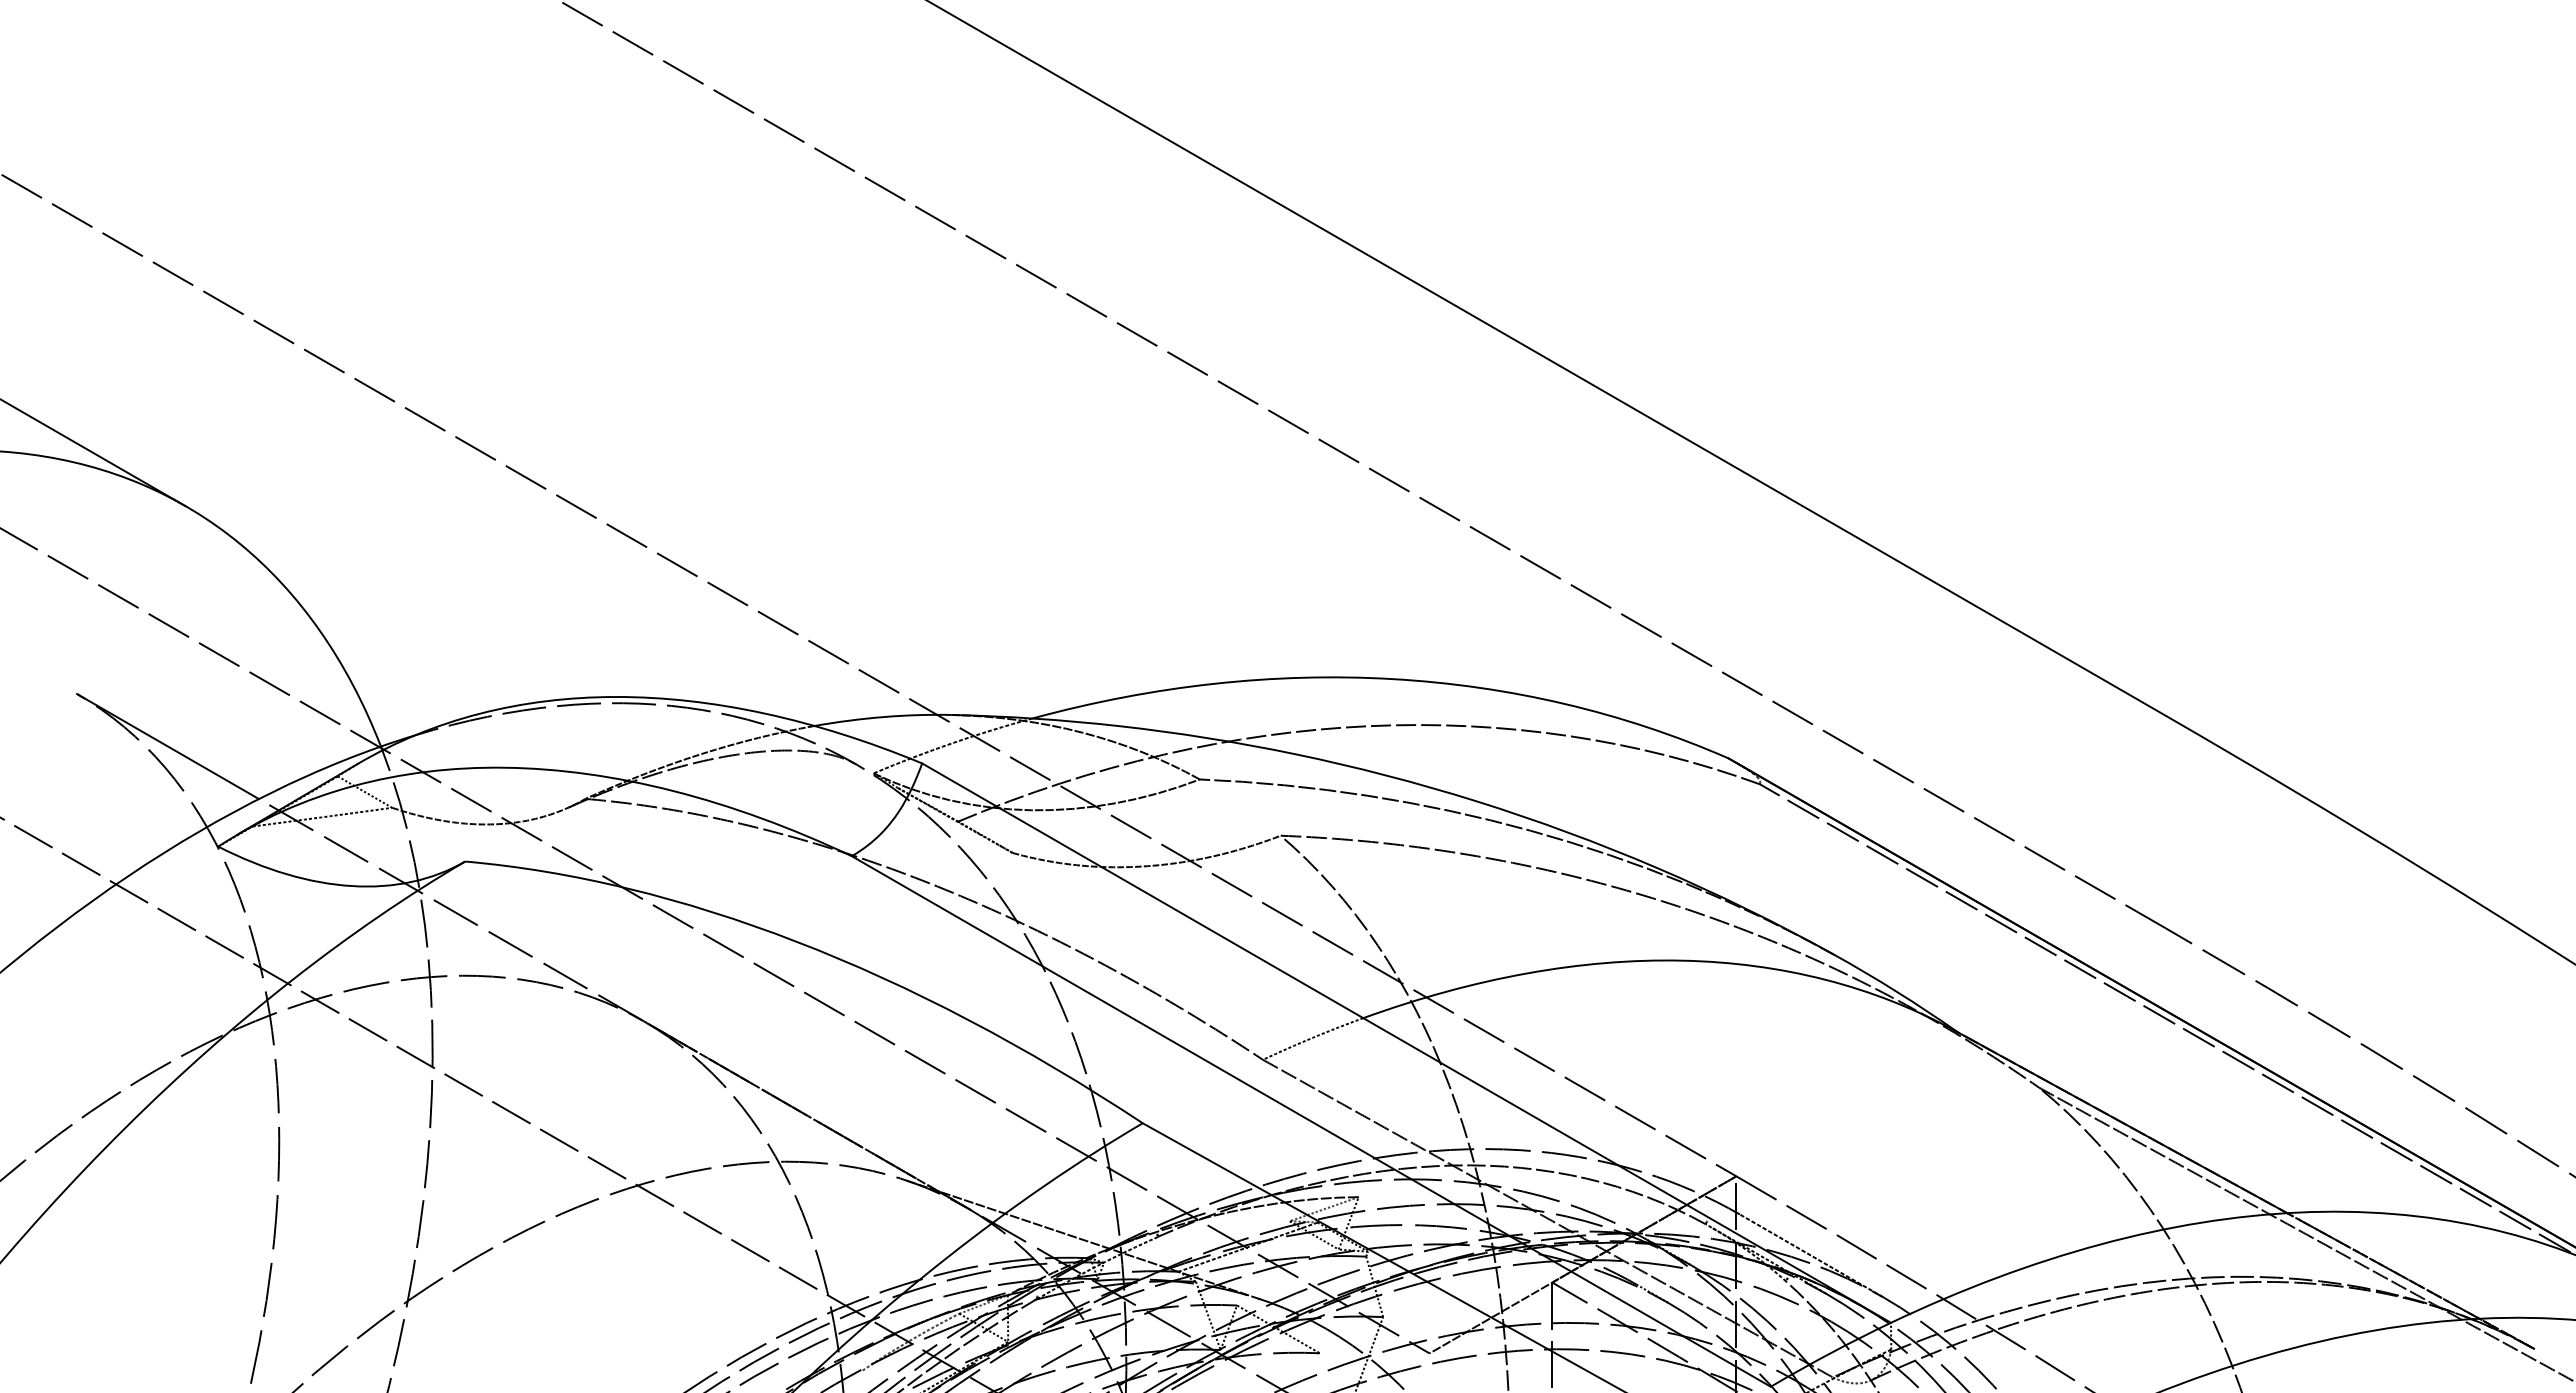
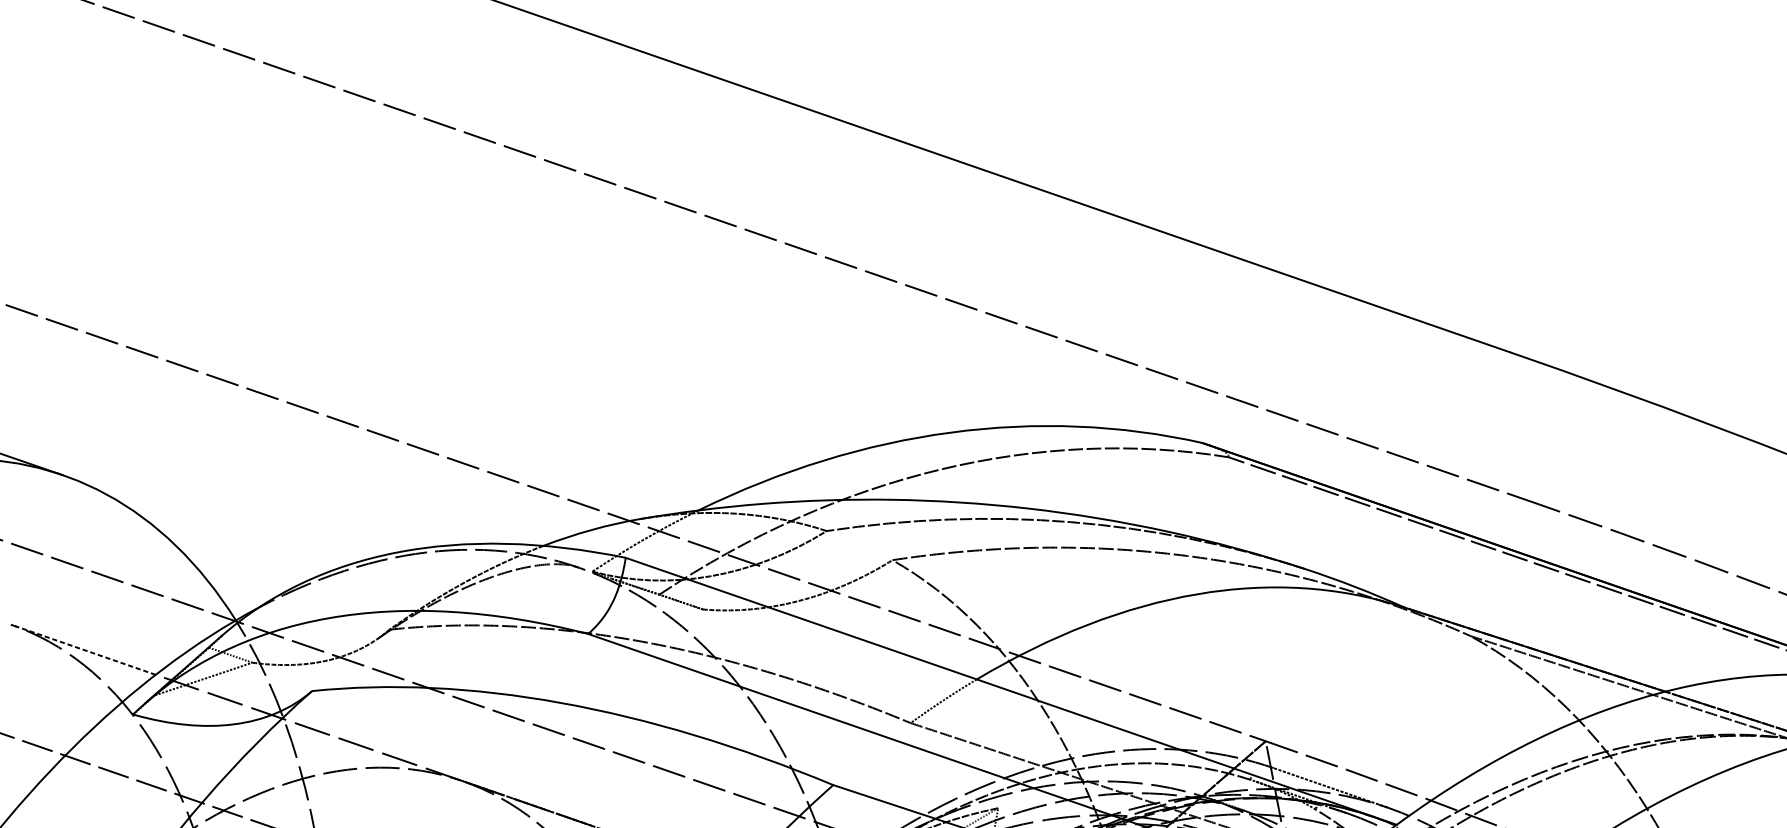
line: (167, 746) -> (82, 649), solid -> dashed

